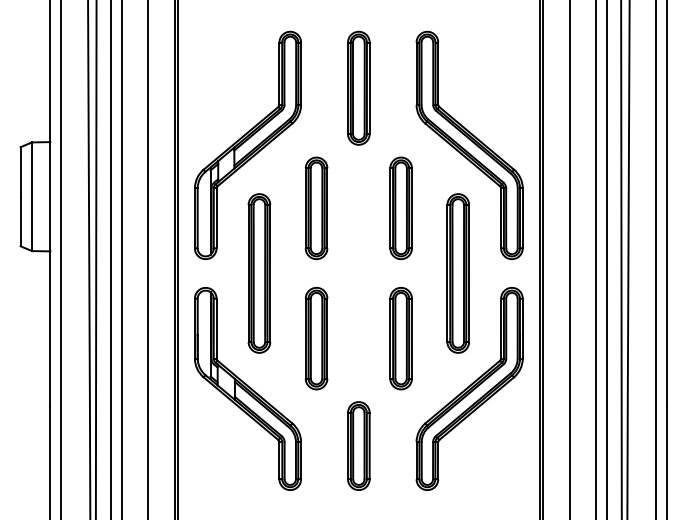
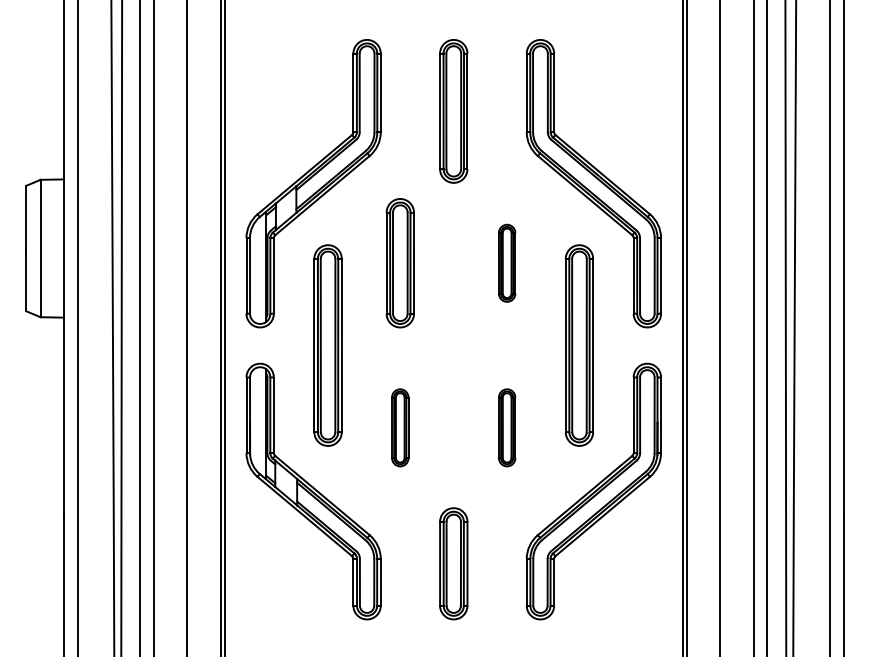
part: (400, 208) -> (506, 263), size x0.6
part: (316, 338) -> (400, 427), size x0.6
part: (400, 338) -> (506, 427), size x0.6

